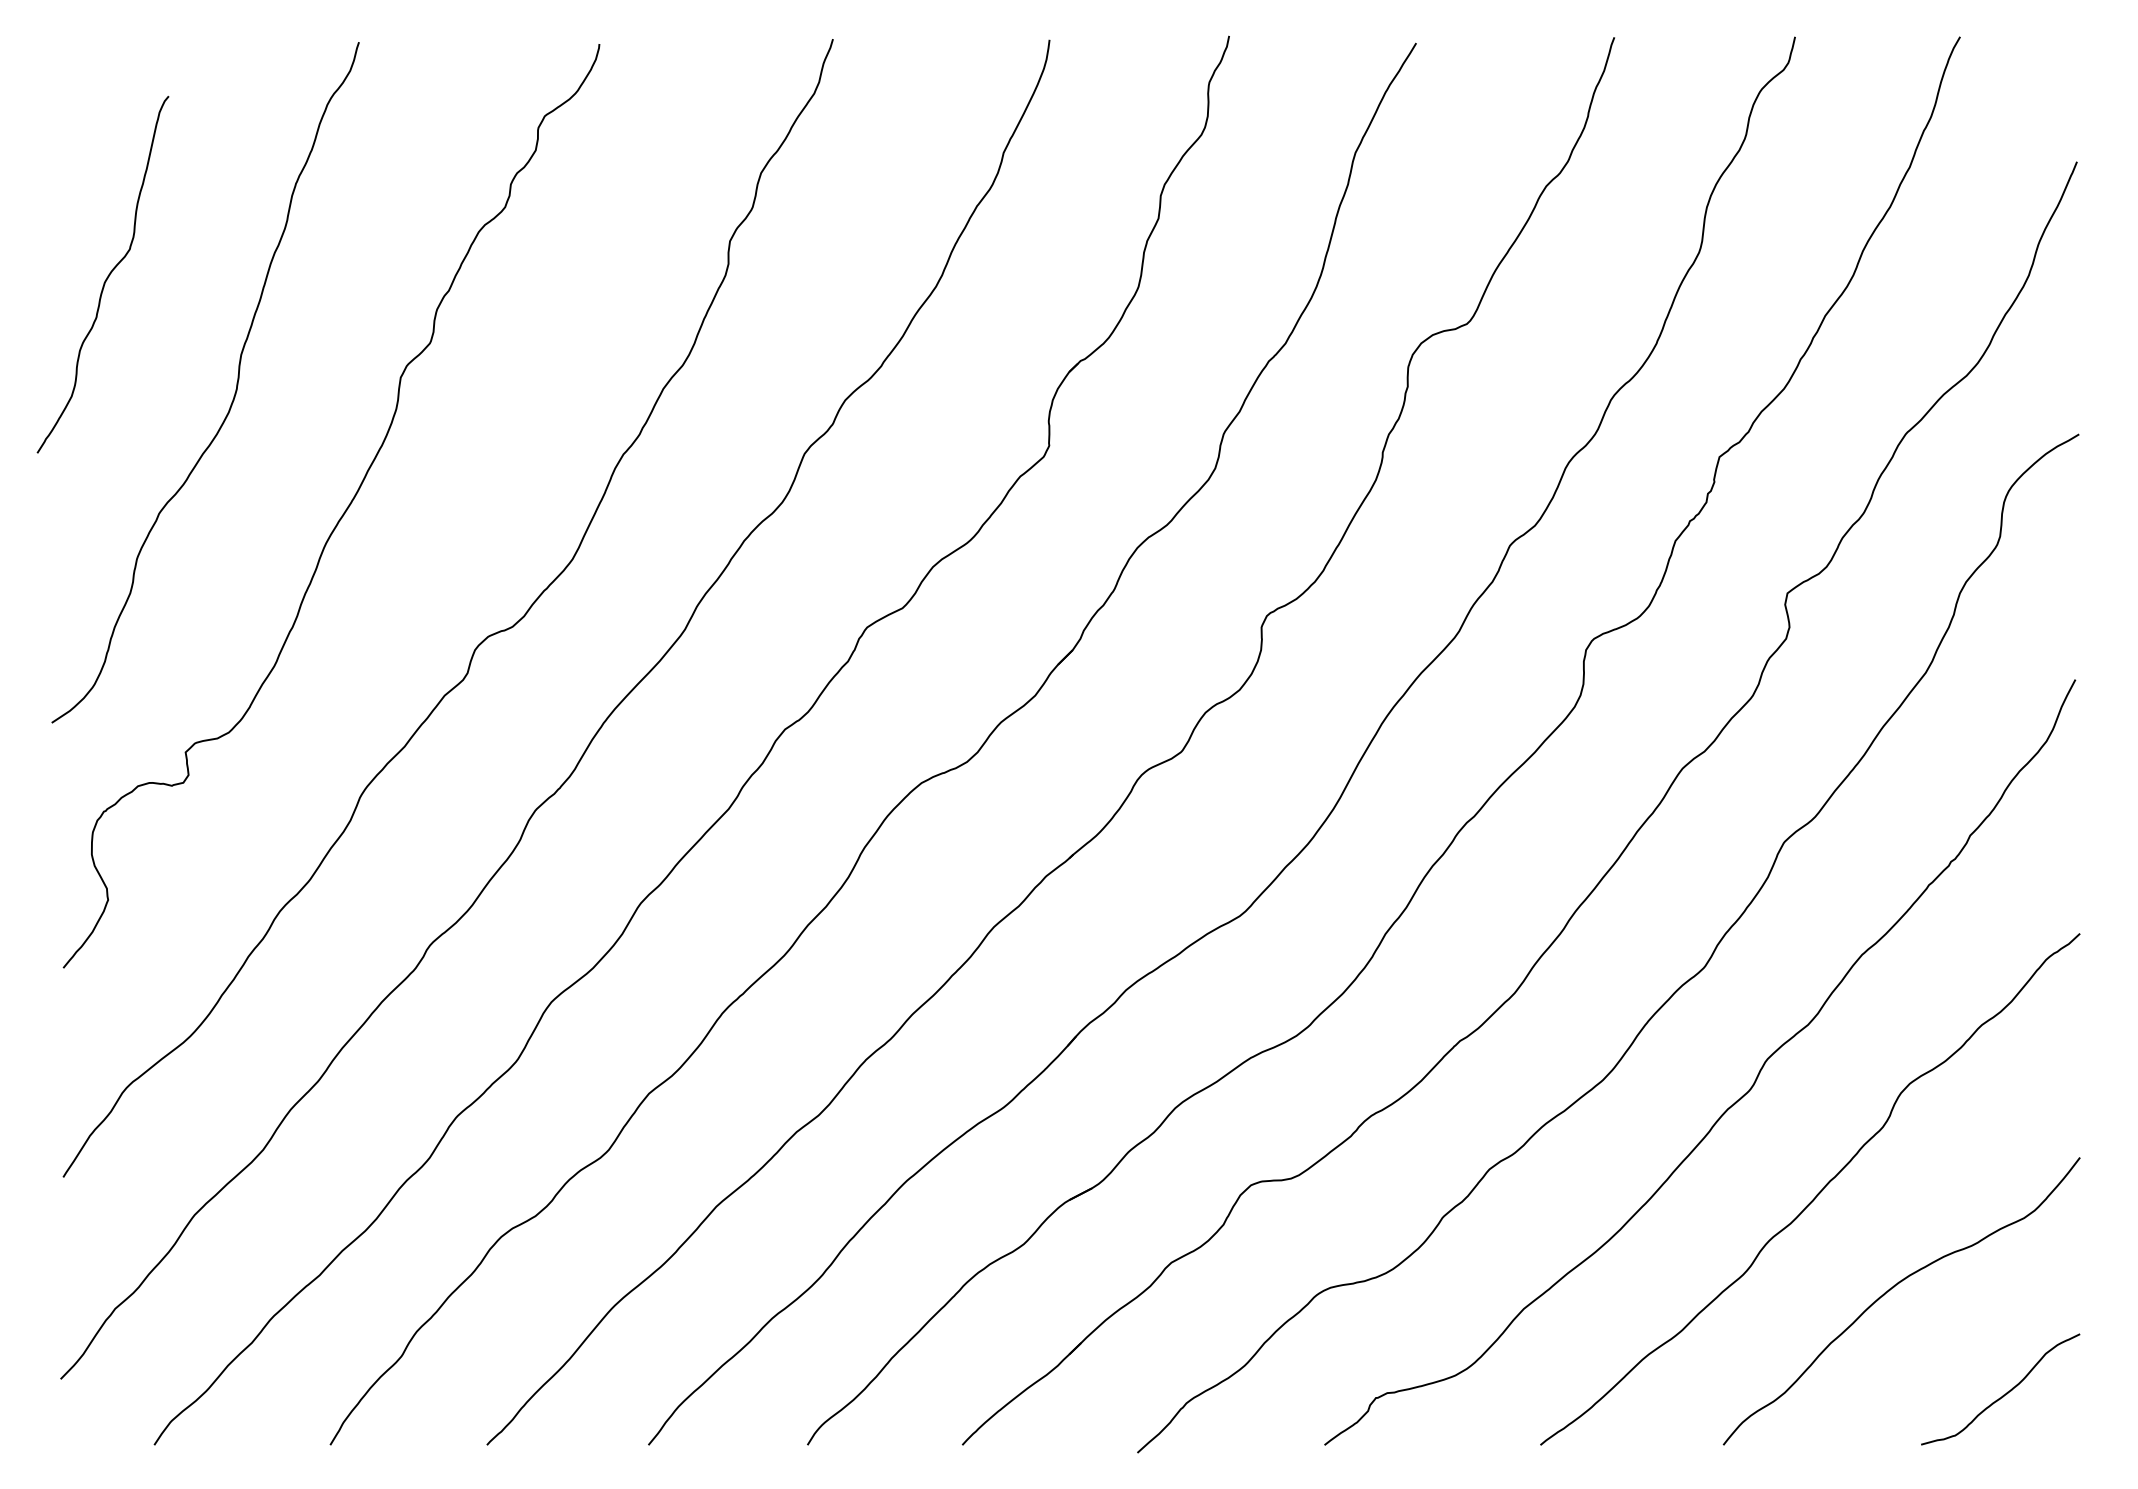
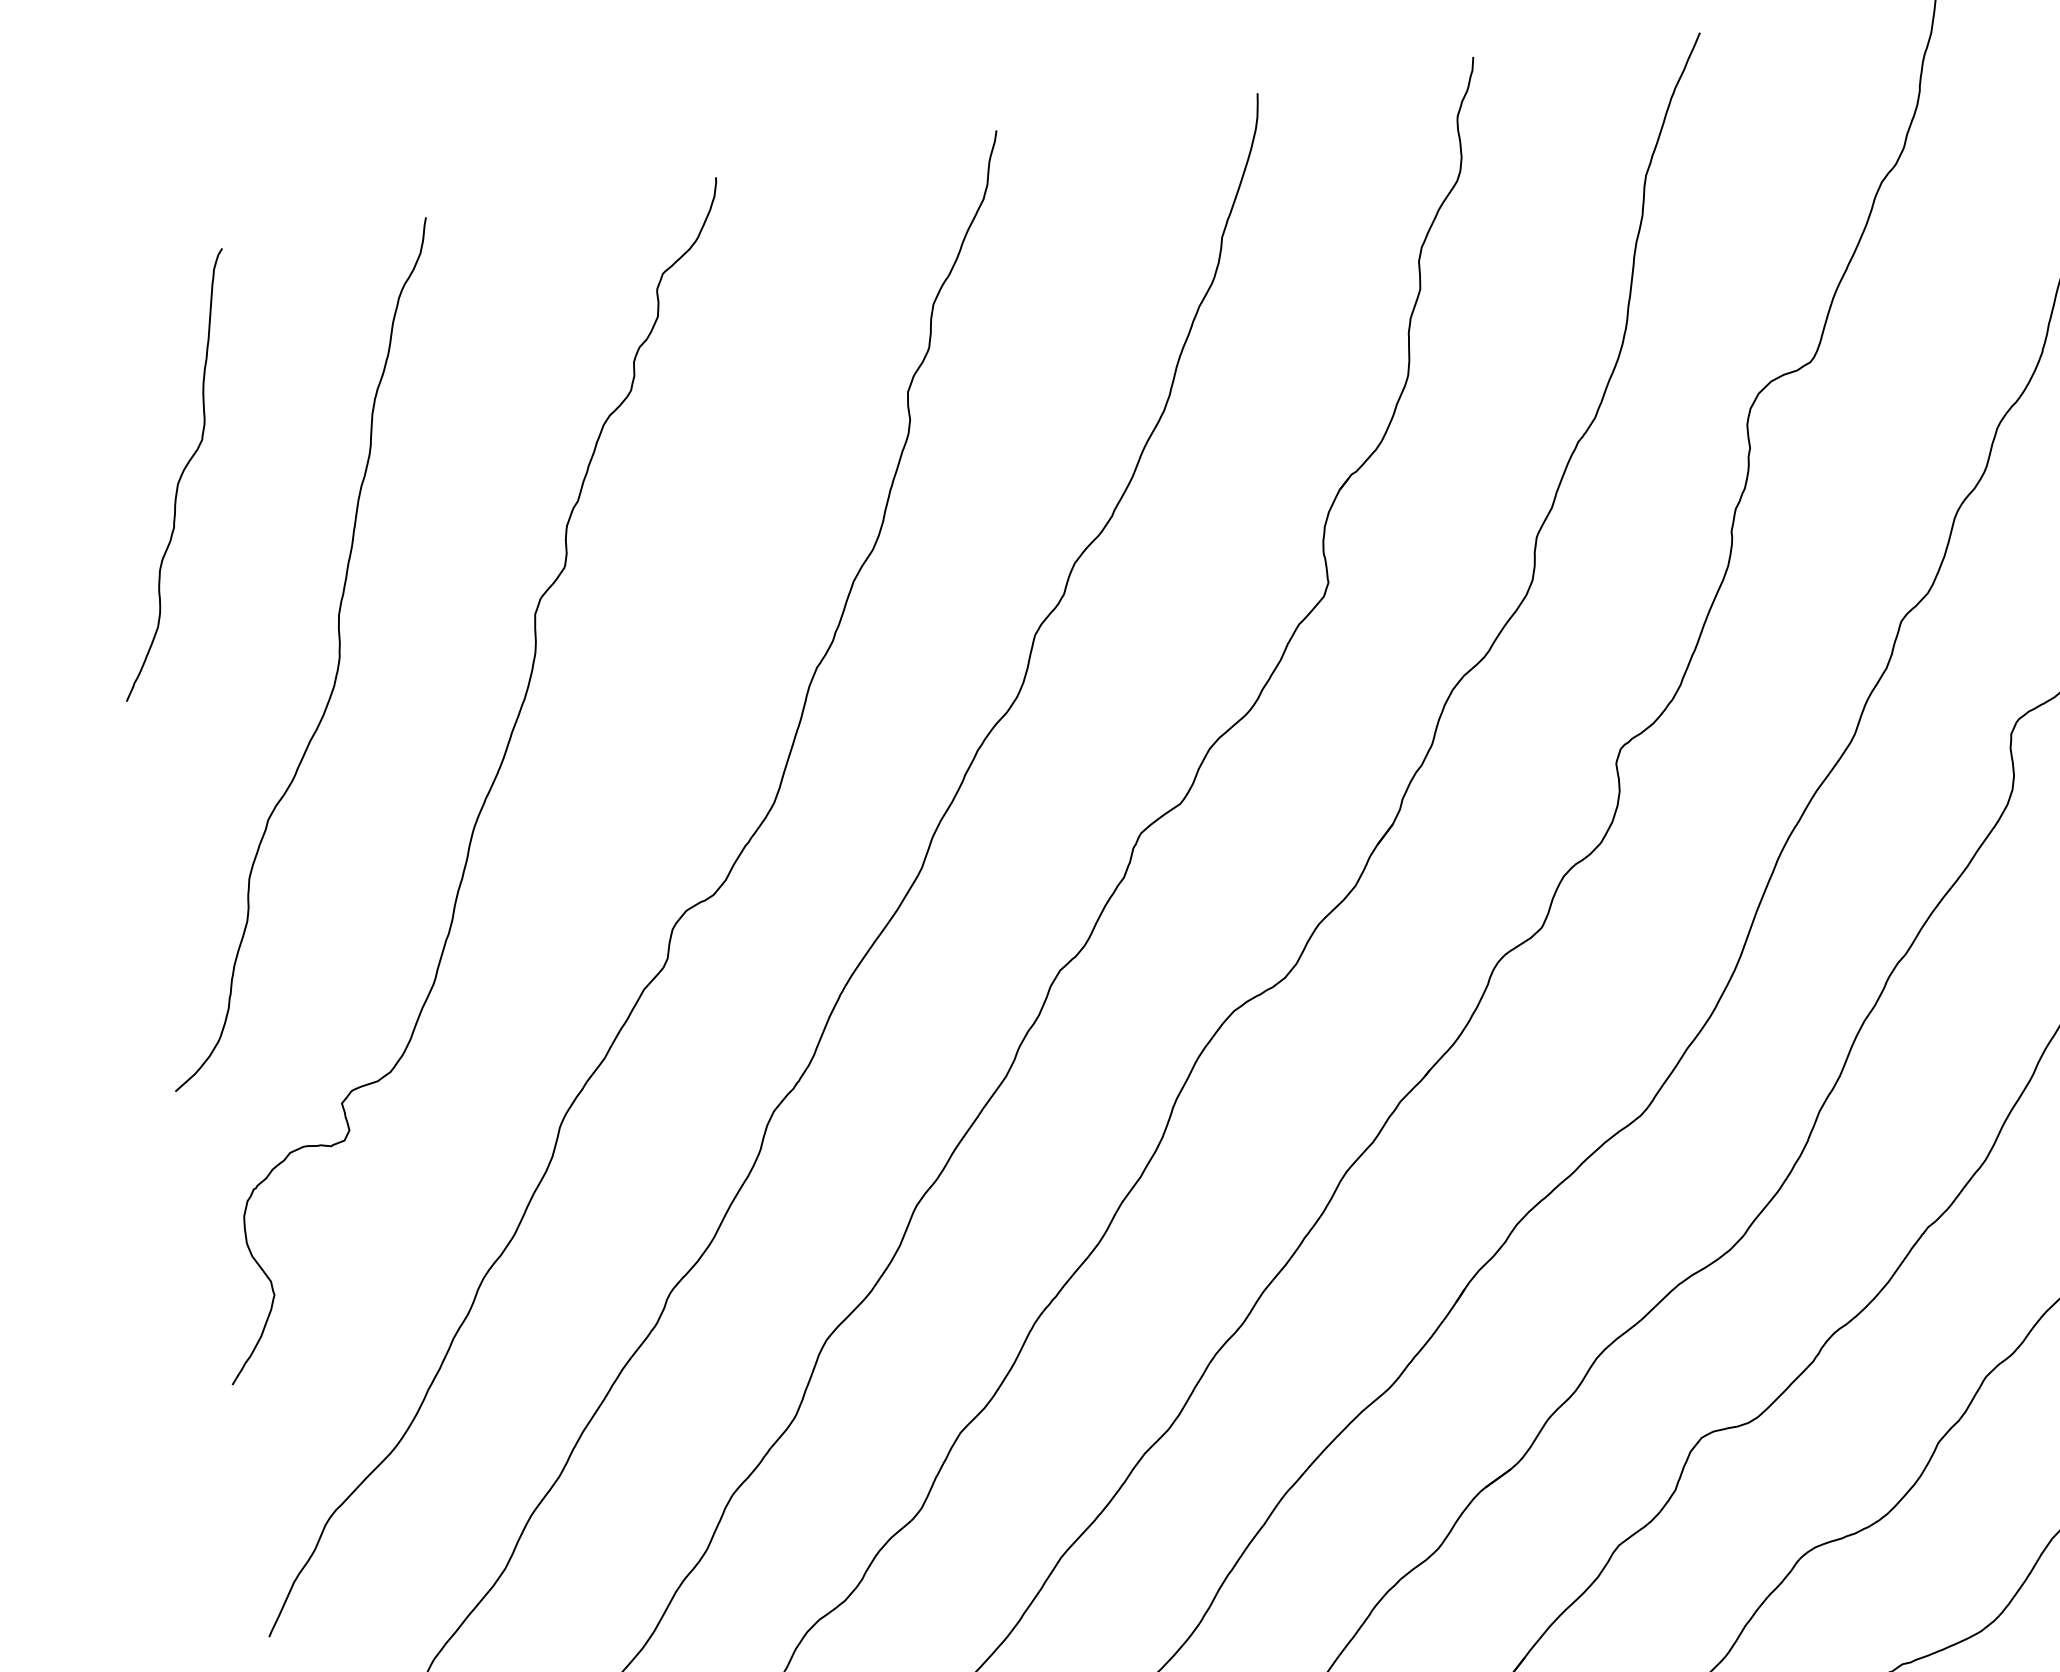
curve: (106, 277) -> (179, 477), moved

